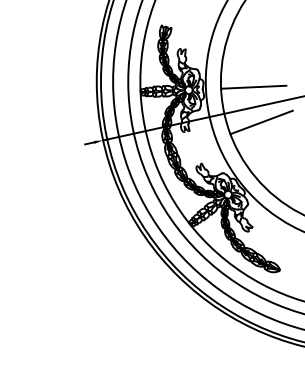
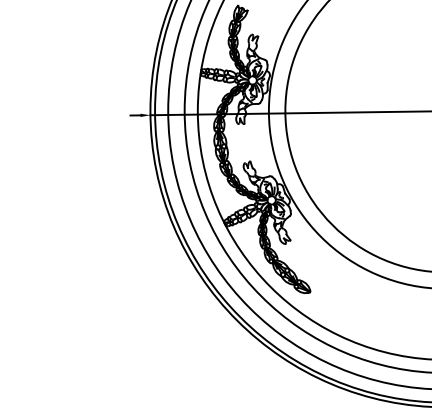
line: (253, 87) -> (322, 91), removed
line: (261, 122) -> (322, 130), removed

